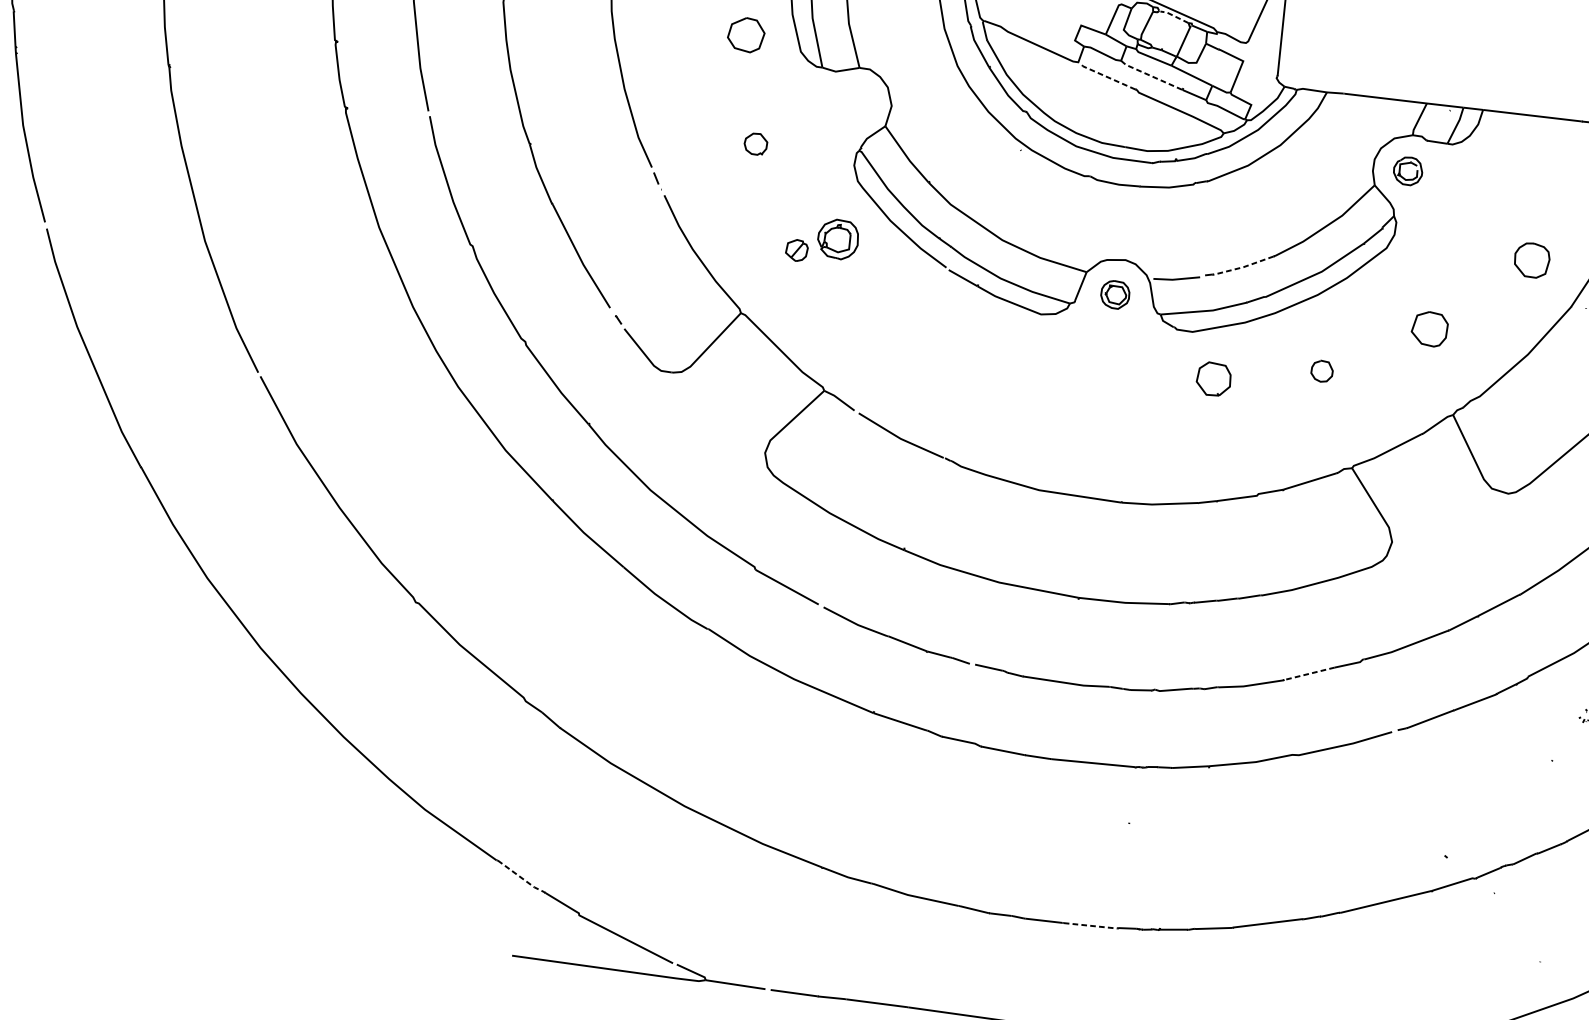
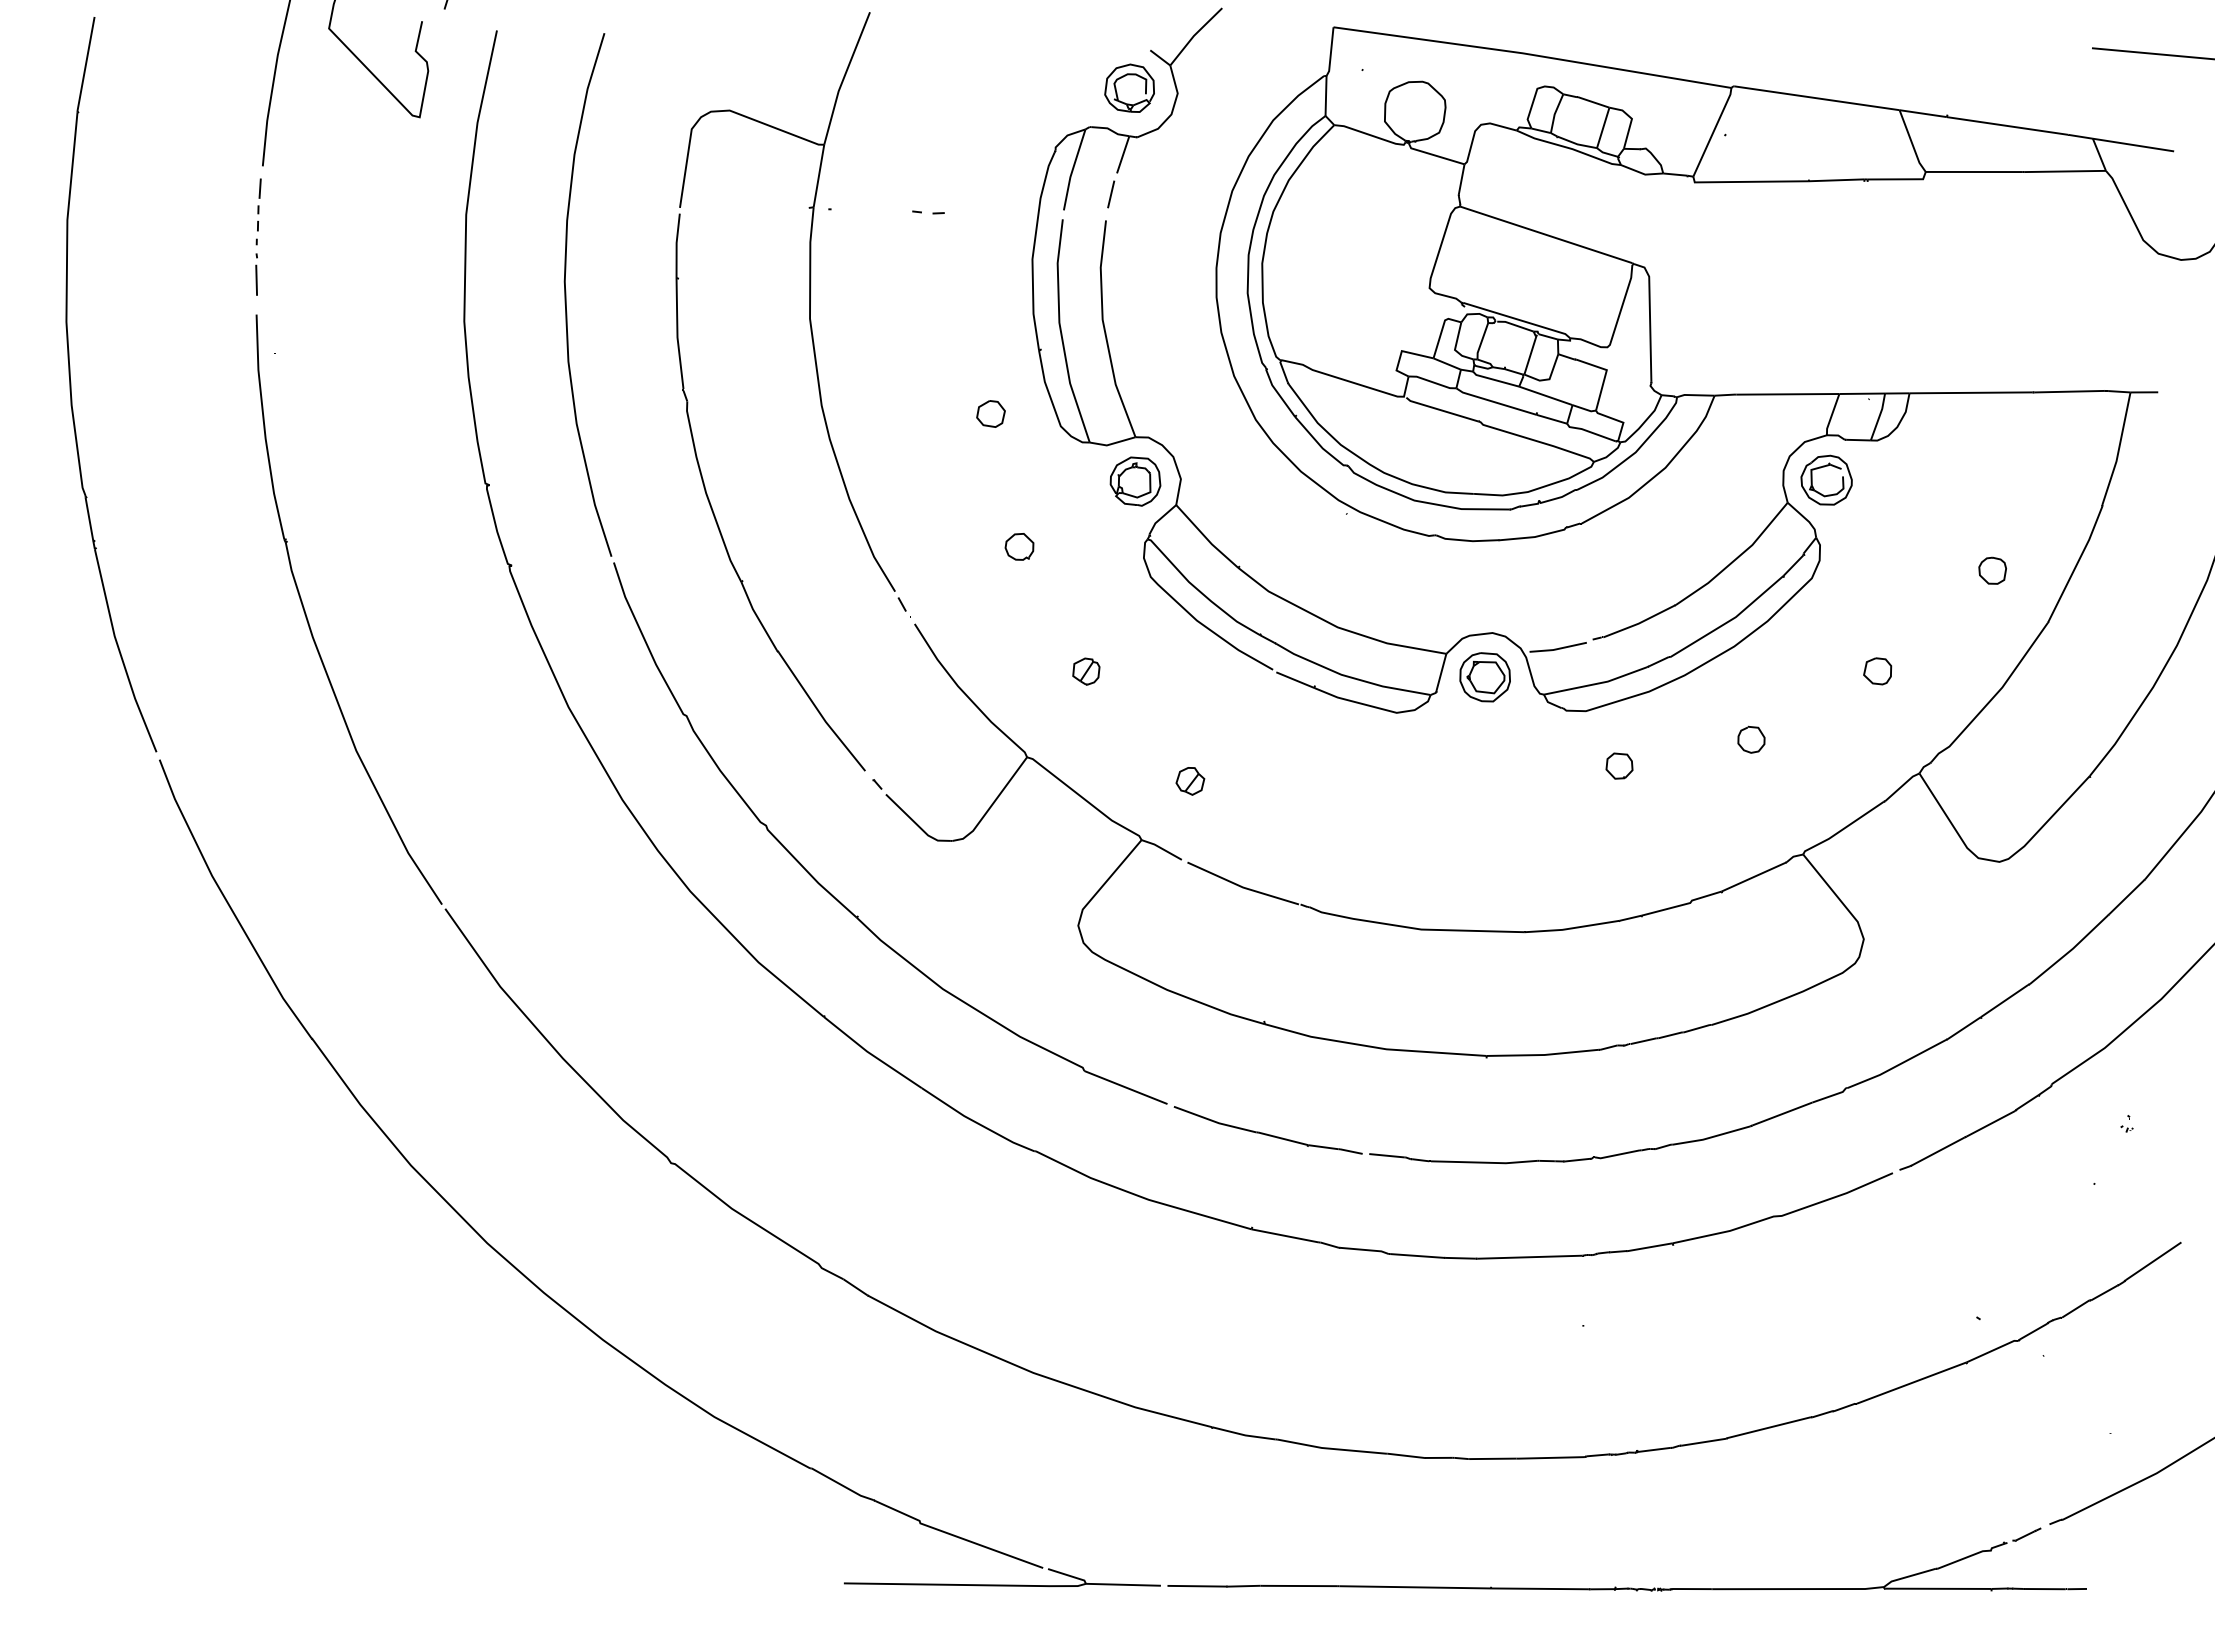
line: (1173, 16) -> (1514, 325), dashed -> solid
part: (745, 34) -> (990, 413), size x0.62
line: (1106, 76) -> (1440, 410), dashed -> solid
line: (1150, 76) -> (1495, 402), dashed -> solid
part: (1408, 170) -> (1826, 479), size x1.43
part: (838, 239) -> (1135, 481), moved
part: (1531, 259) -> (1992, 570), size x0.62
line: (1243, 267) -> (1638, 623), dashed -> solid
part: (1114, 294) -> (1484, 677), size x1.43
part: (1429, 329) -> (1877, 671), size x0.62
part: (869, 348) -> (1190, 781), added
part: (1214, 378) -> (1619, 765), size x0.62
line: (1308, 674) -> (1781, 1114), dashed -> solid
line: (520, 877) -> (842, 1485), dashed -> solid
line: (1090, 925) -> (1551, 1457), dashed -> solid

